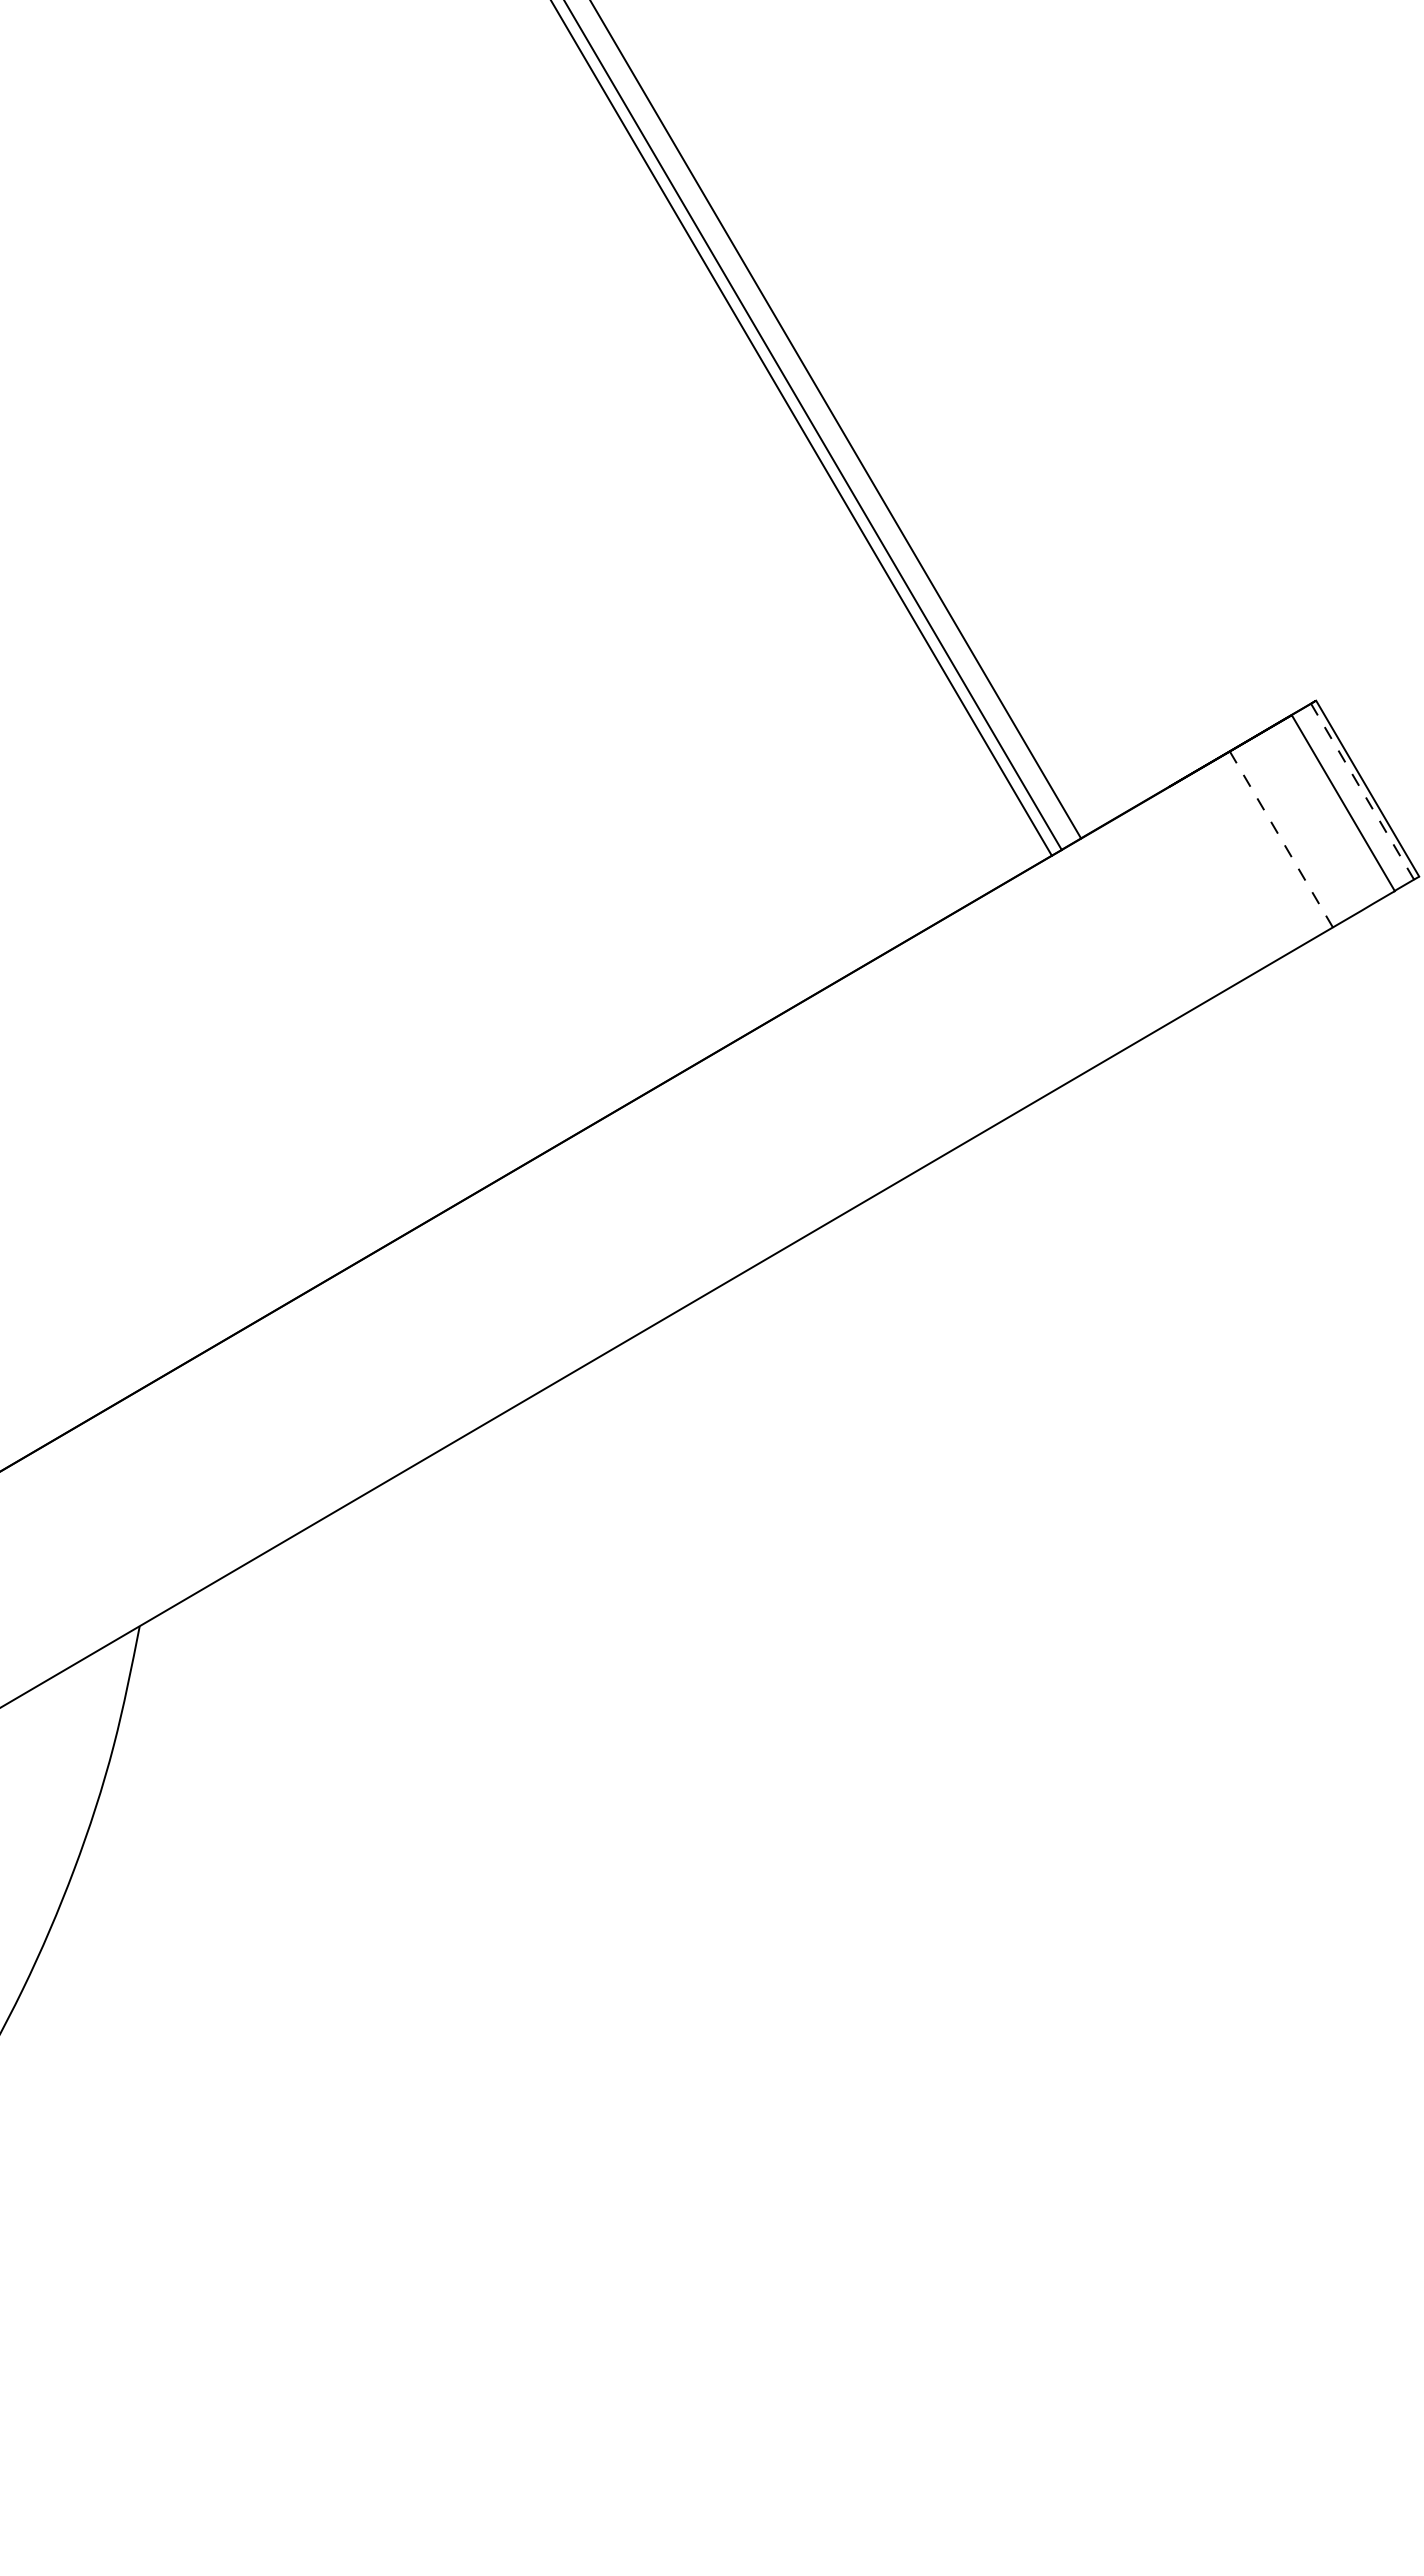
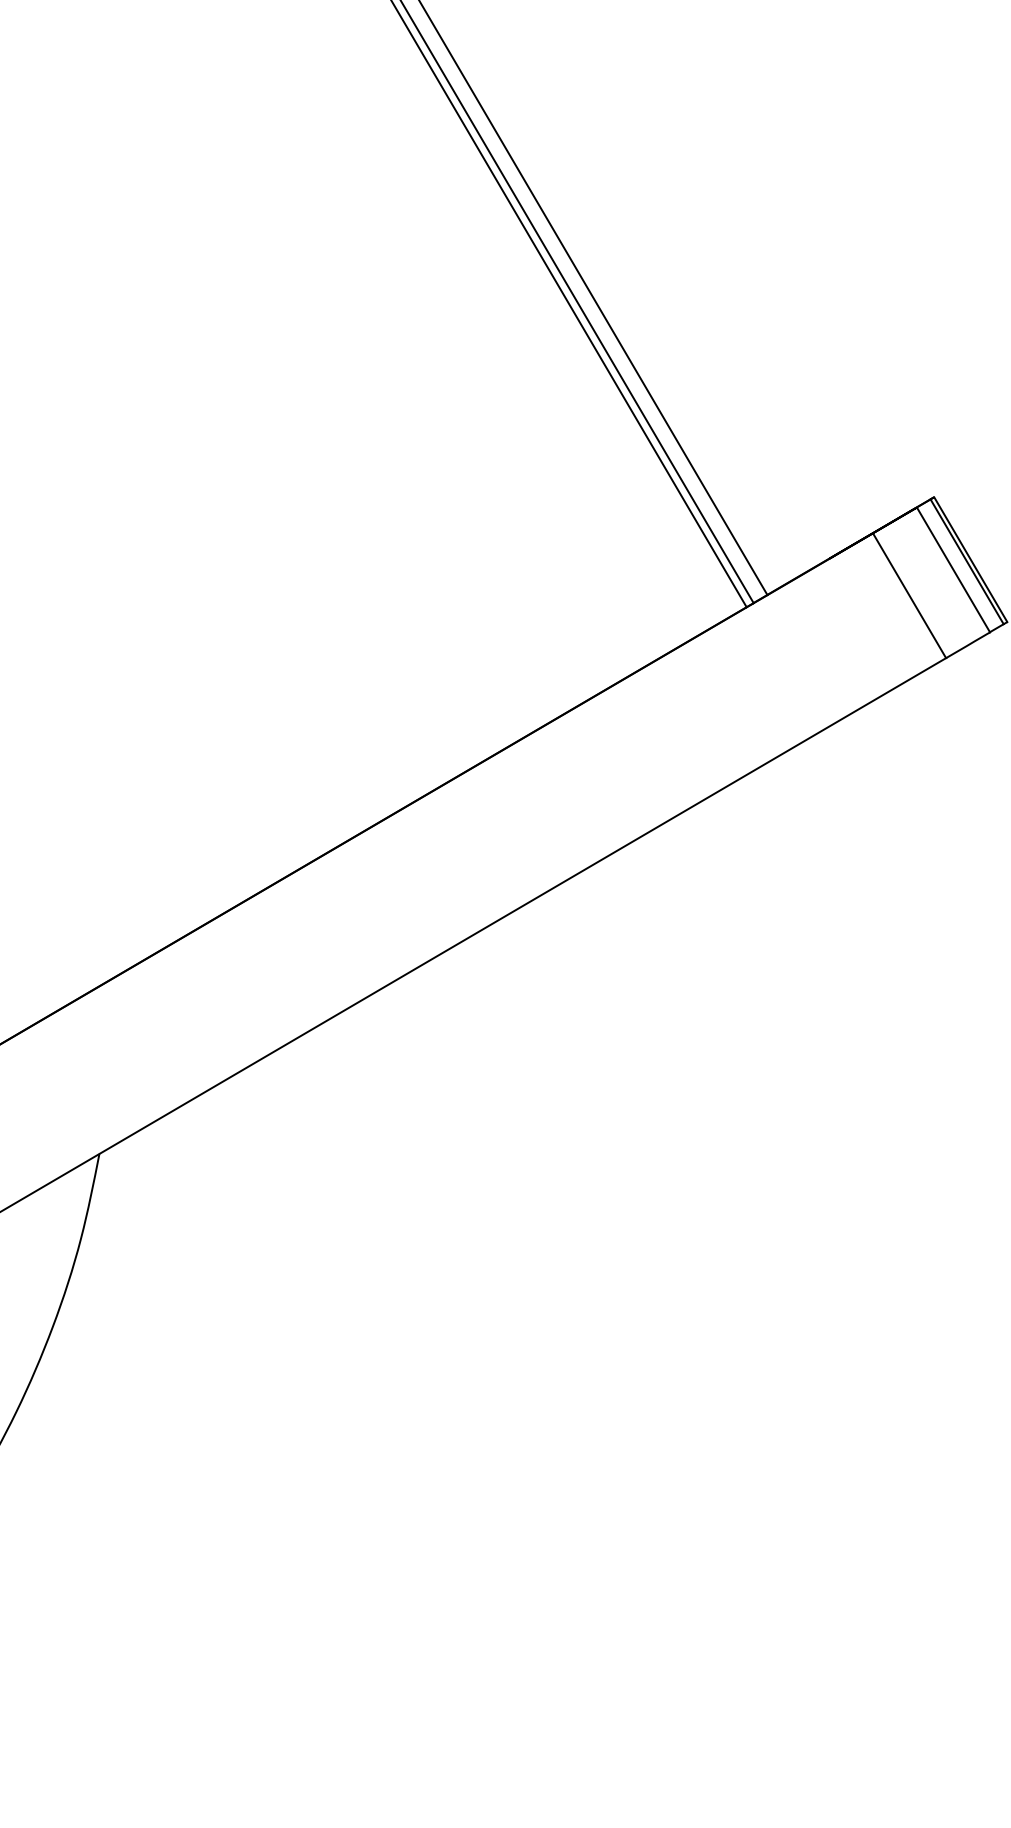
line: (1362, 791) -> (967, 561), dashed -> solid
line: (1281, 839) -> (909, 595), dashed -> solid

